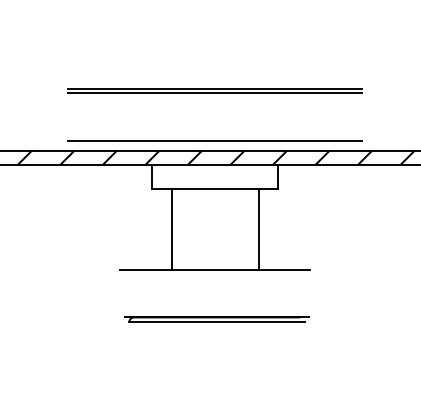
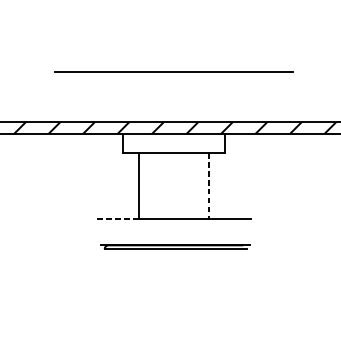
line: (214, 92) -> (173, 75), removed
line: (214, 141) -> (173, 114), removed
line: (258, 229) -> (209, 186), solid -> dashed
line: (146, 270) -> (118, 219), solid -> dashed
part: (216, 319) -> (175, 247), moved

